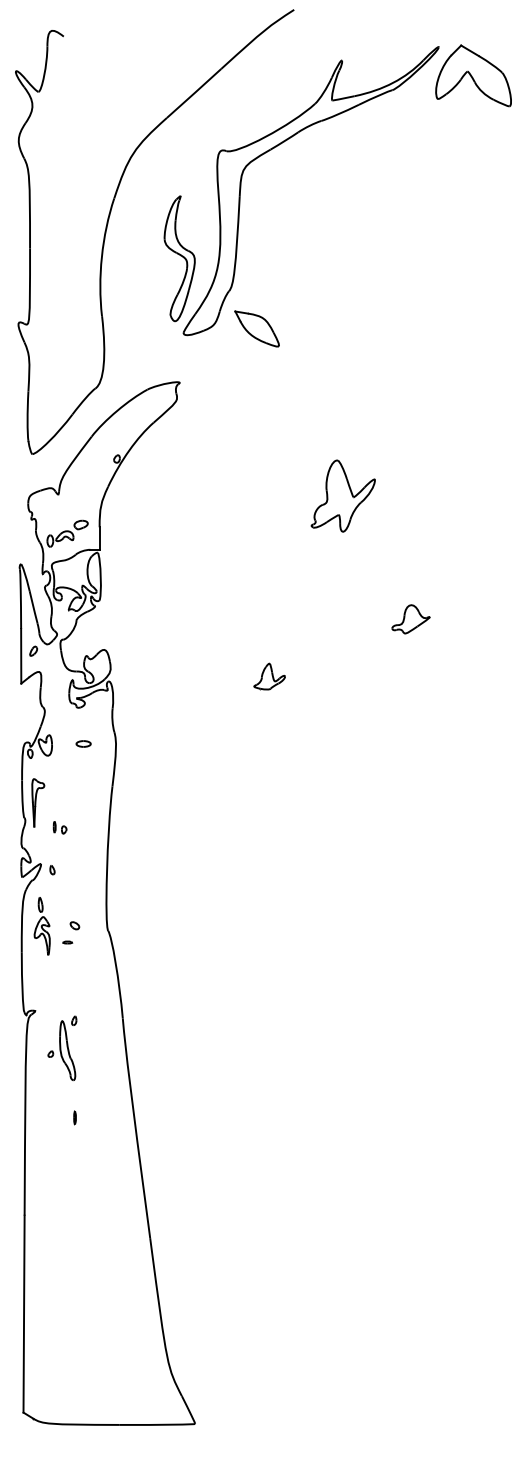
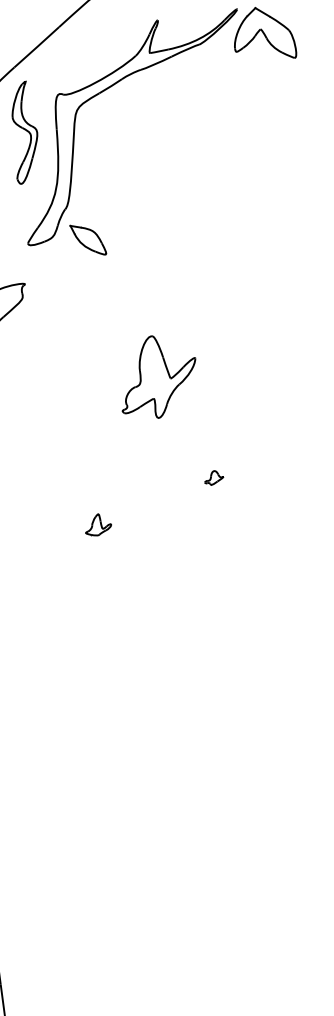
part: (179, 258) -> (24, 132), moved
part: (342, 495) -> (158, 376), size x1.4
part: (410, 619) -> (213, 478), size x0.6

